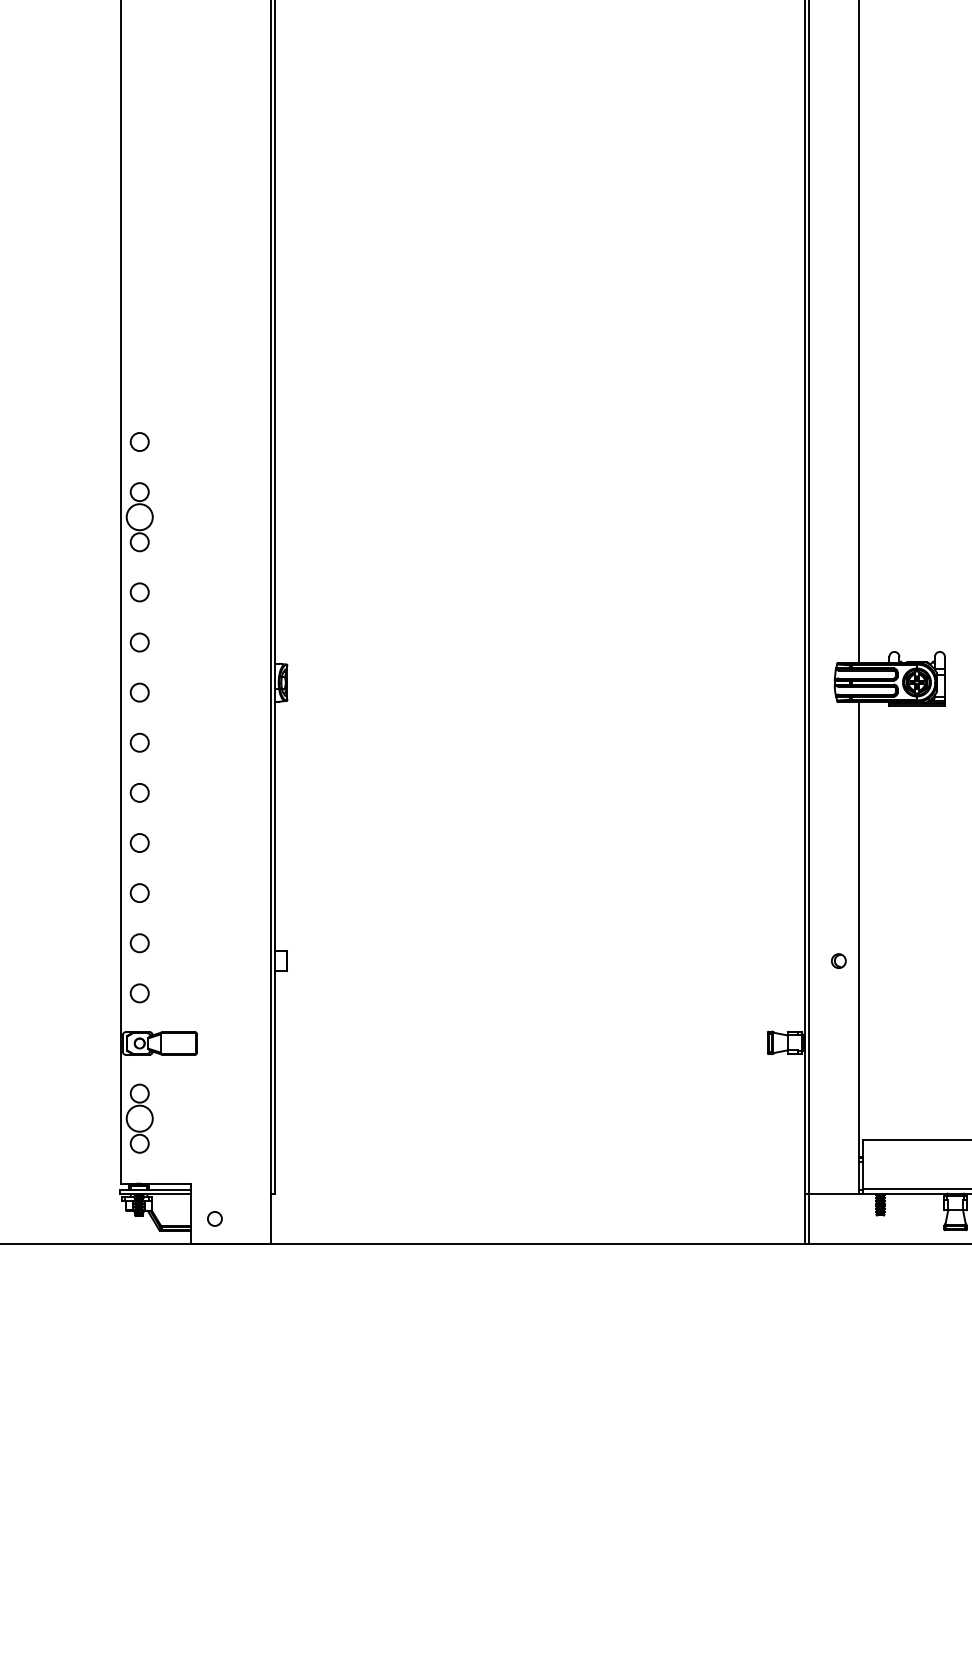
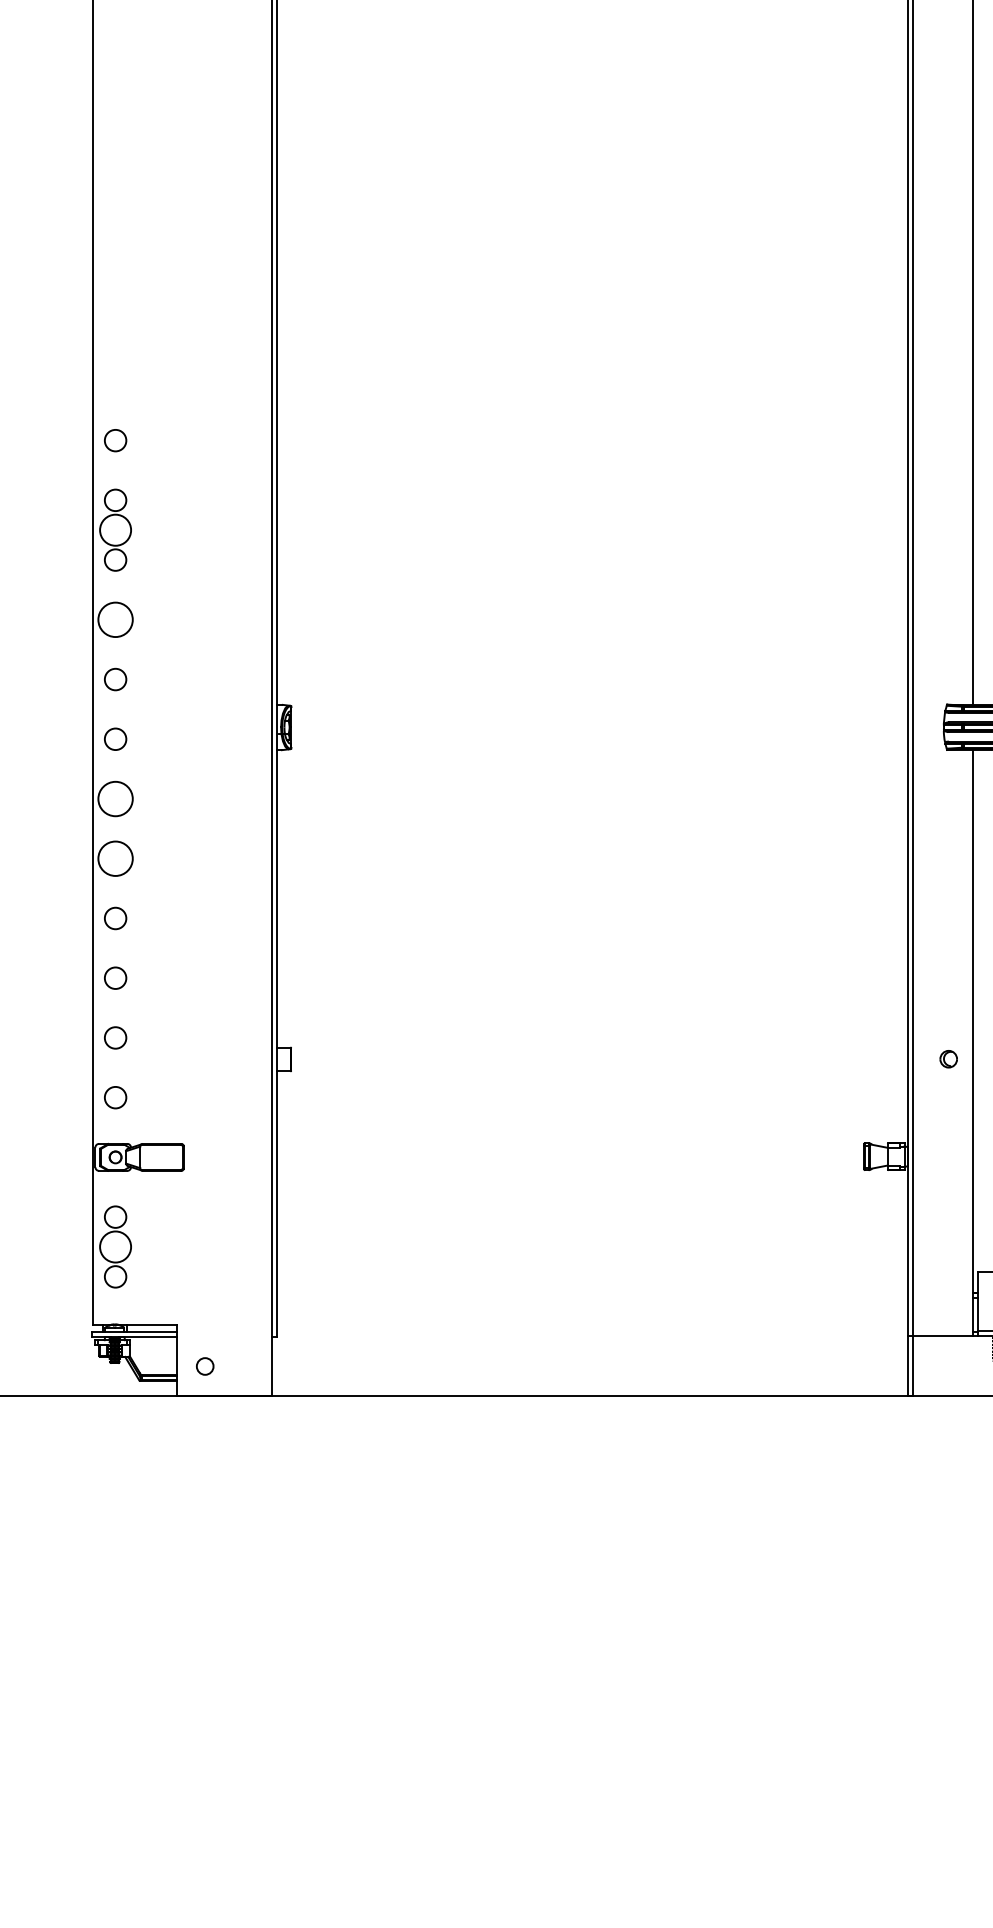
circle: (139, 592) -> (115, 619), size x1.6
circle: (139, 742) -> (115, 798), size x1.6
circle: (139, 792) -> (115, 858), size x1.6

